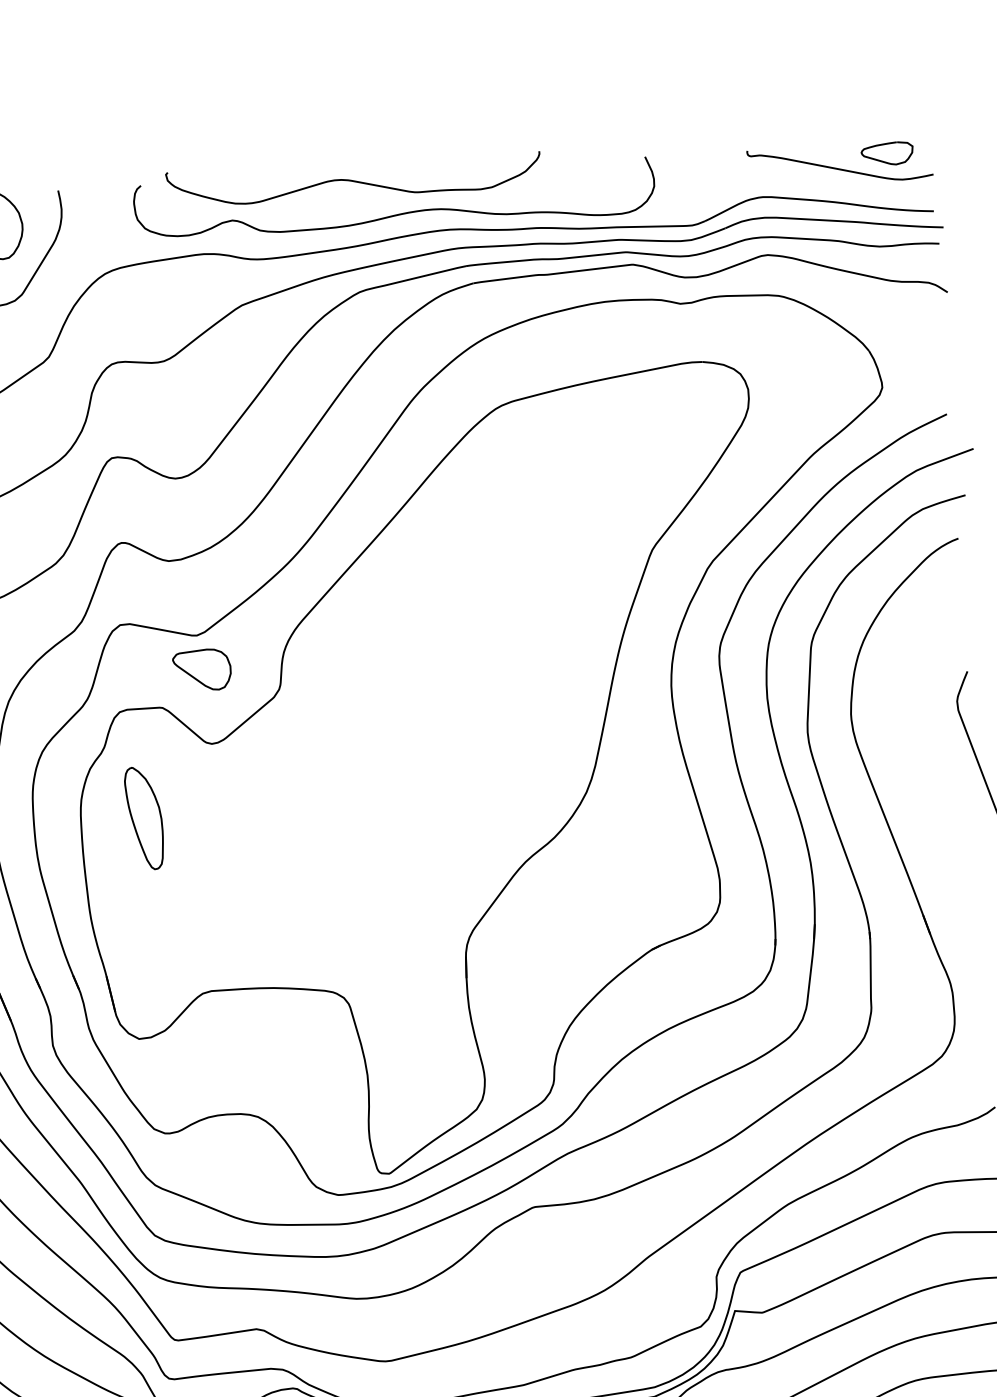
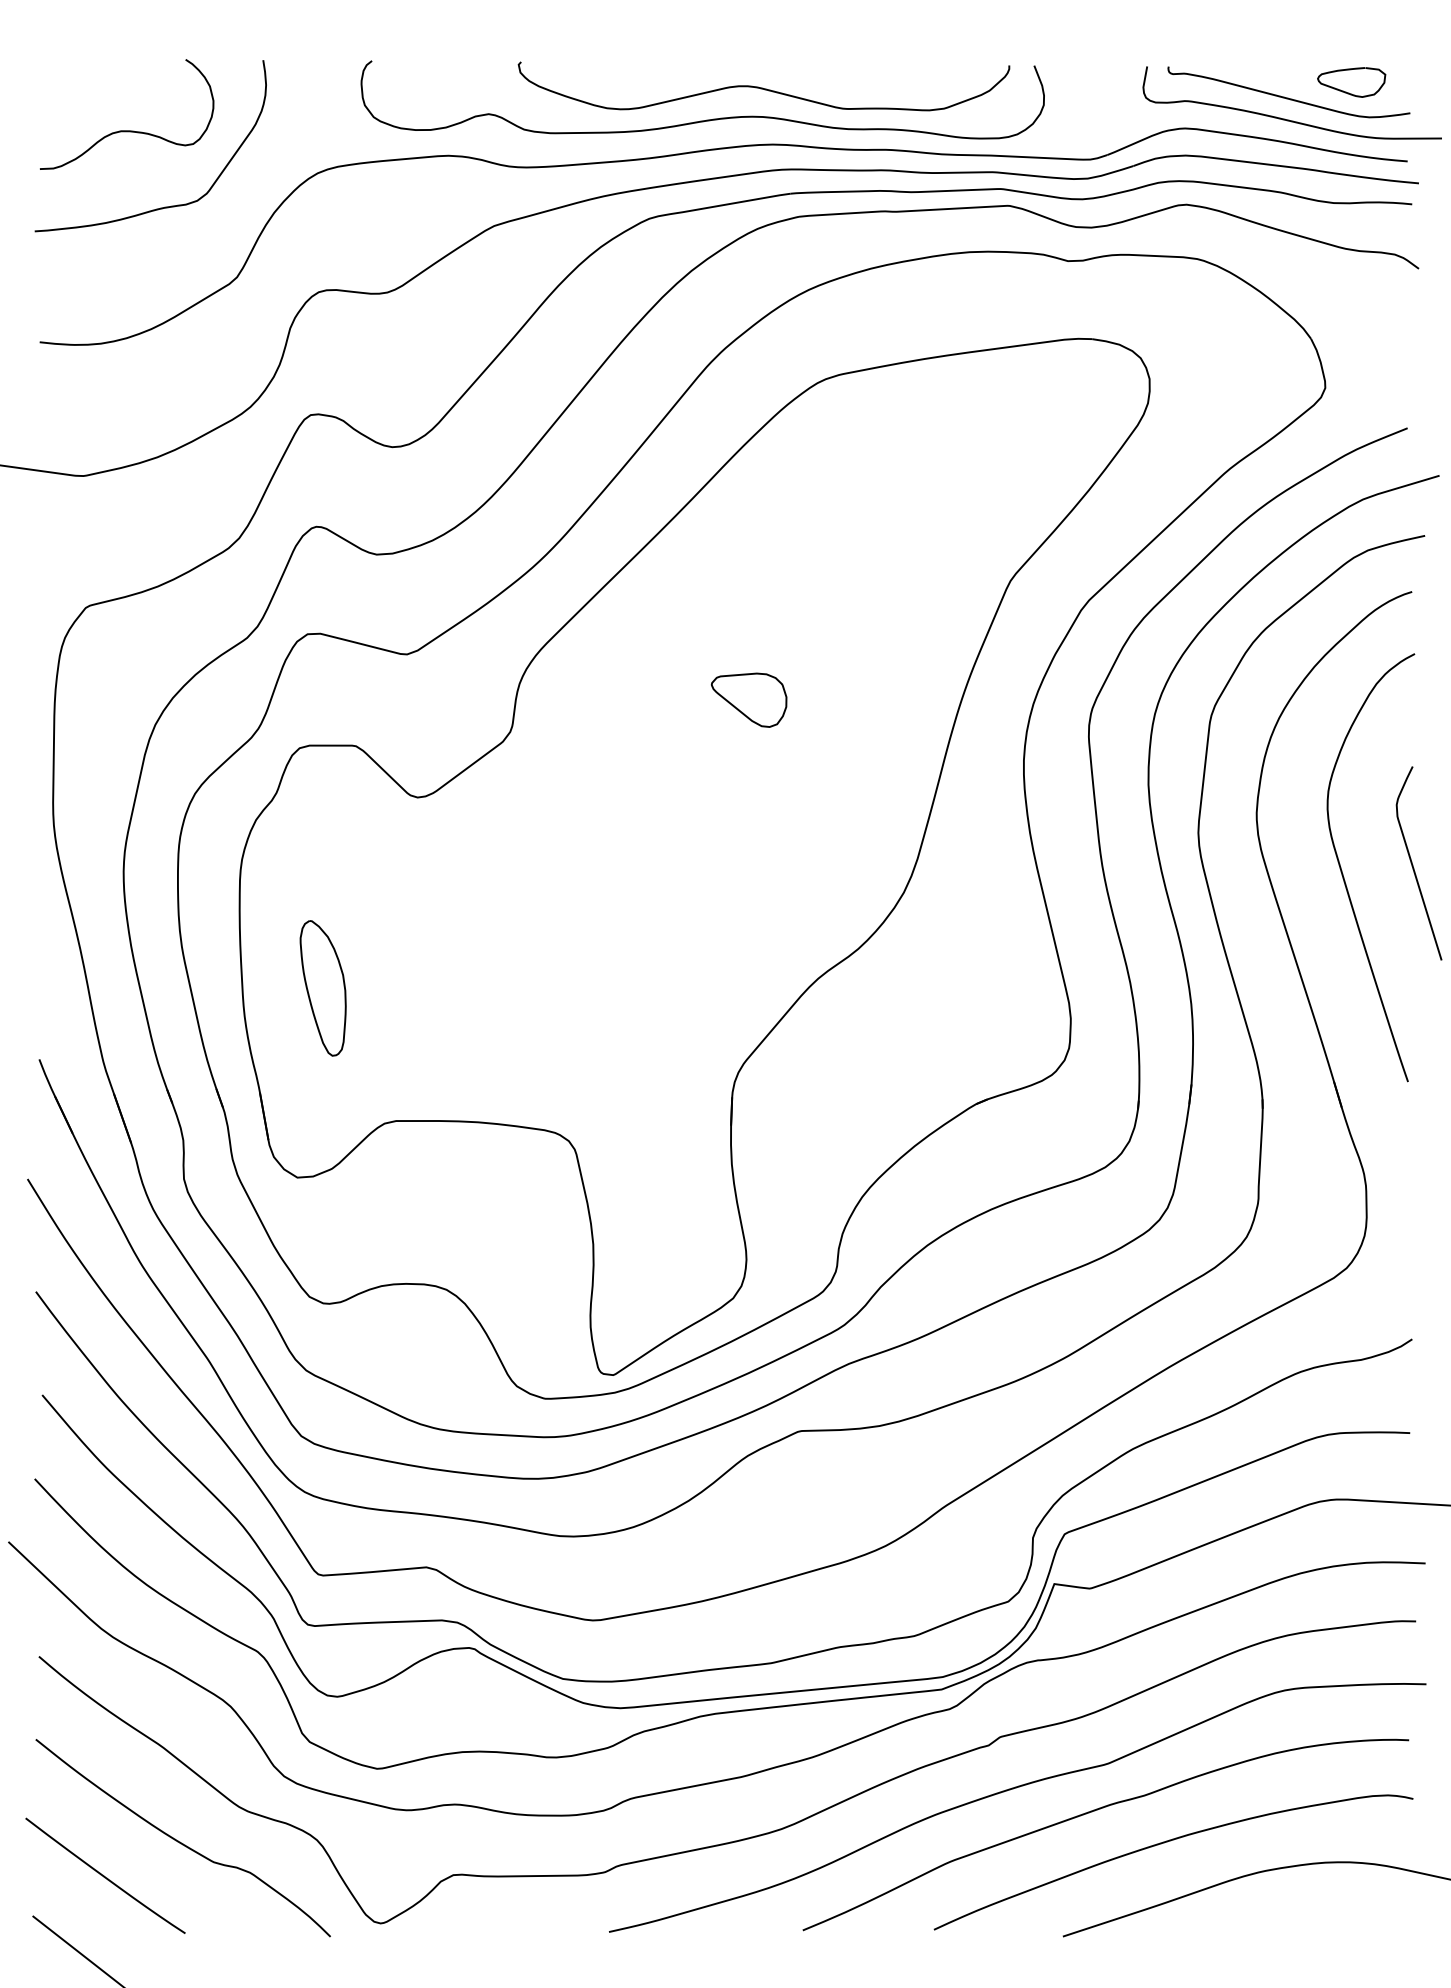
curve: (352, 180) -> (762, 87), moved
curve: (841, 185) -> (1289, 119), added
part: (201, 669) -> (748, 699), moved
curve: (920, 756) -> (1343, 873), added
part: (144, 818) -> (322, 988), moved

